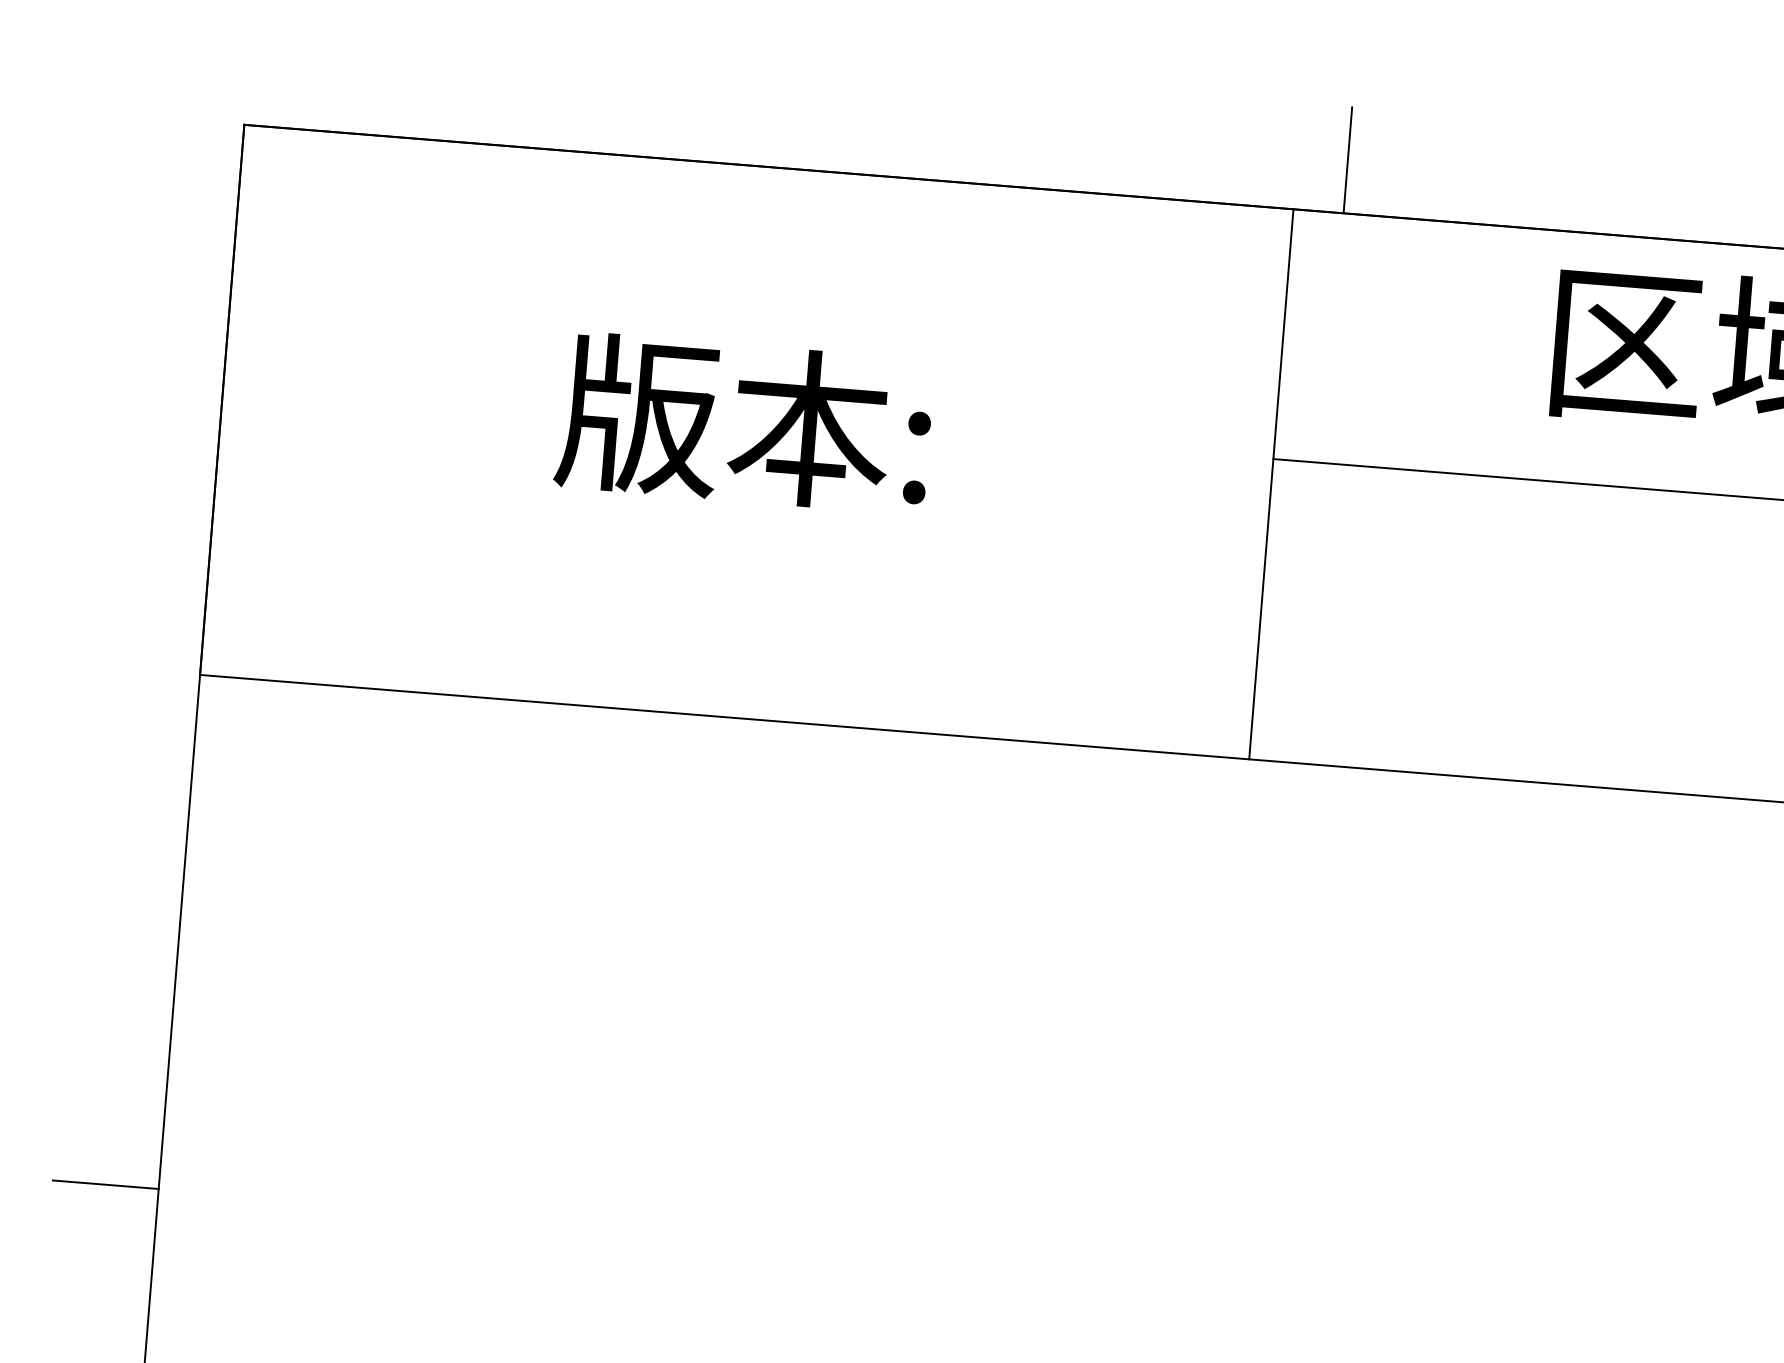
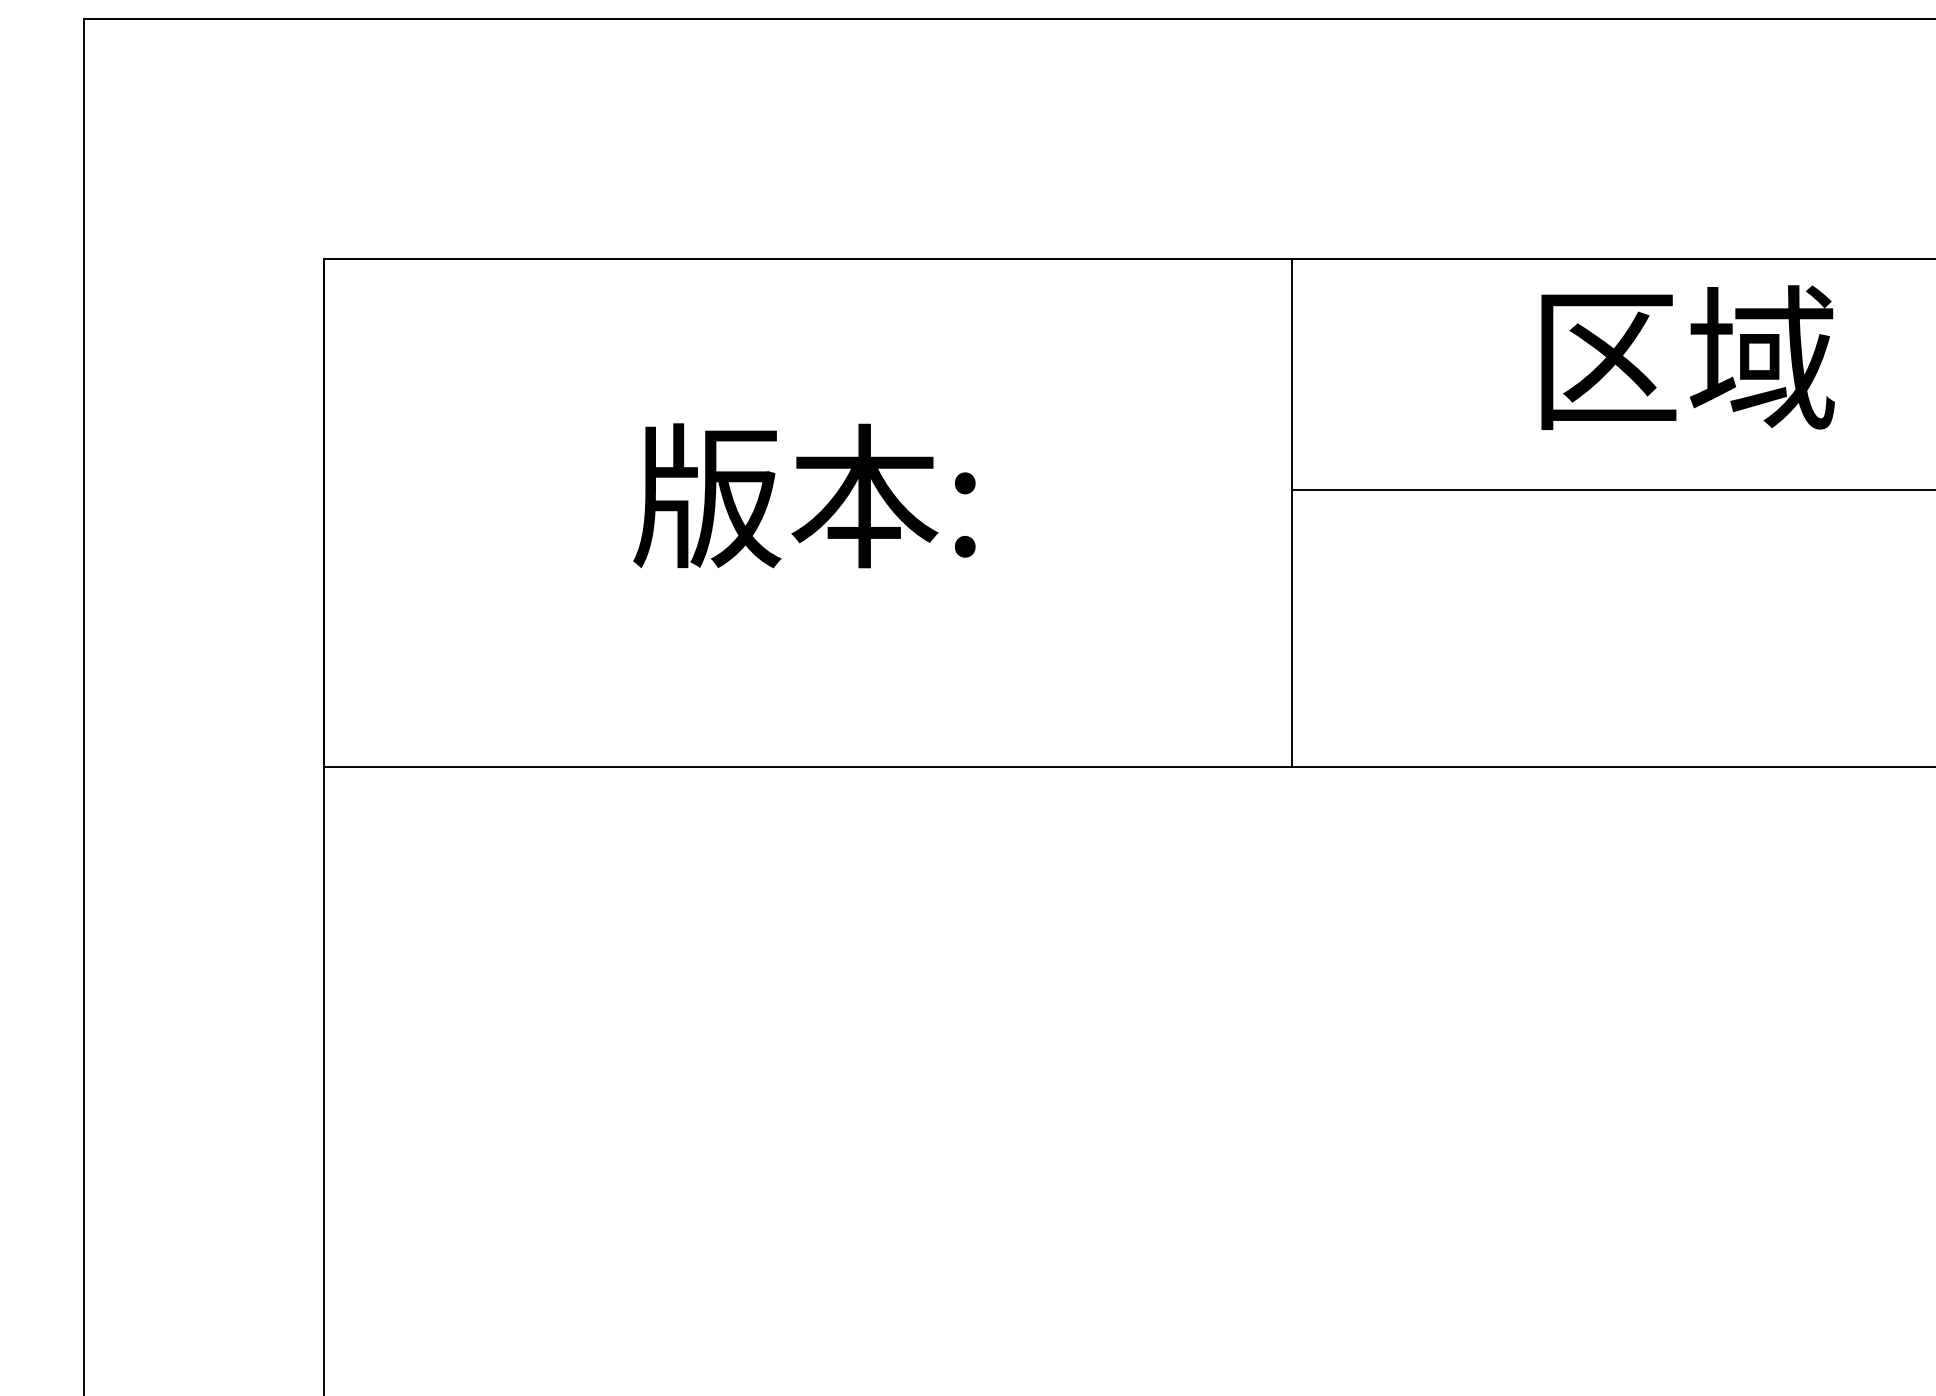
line: (1348, 160) -> (1338, 210), removed
line: (105, 1185) -> (274, 1241), removed

